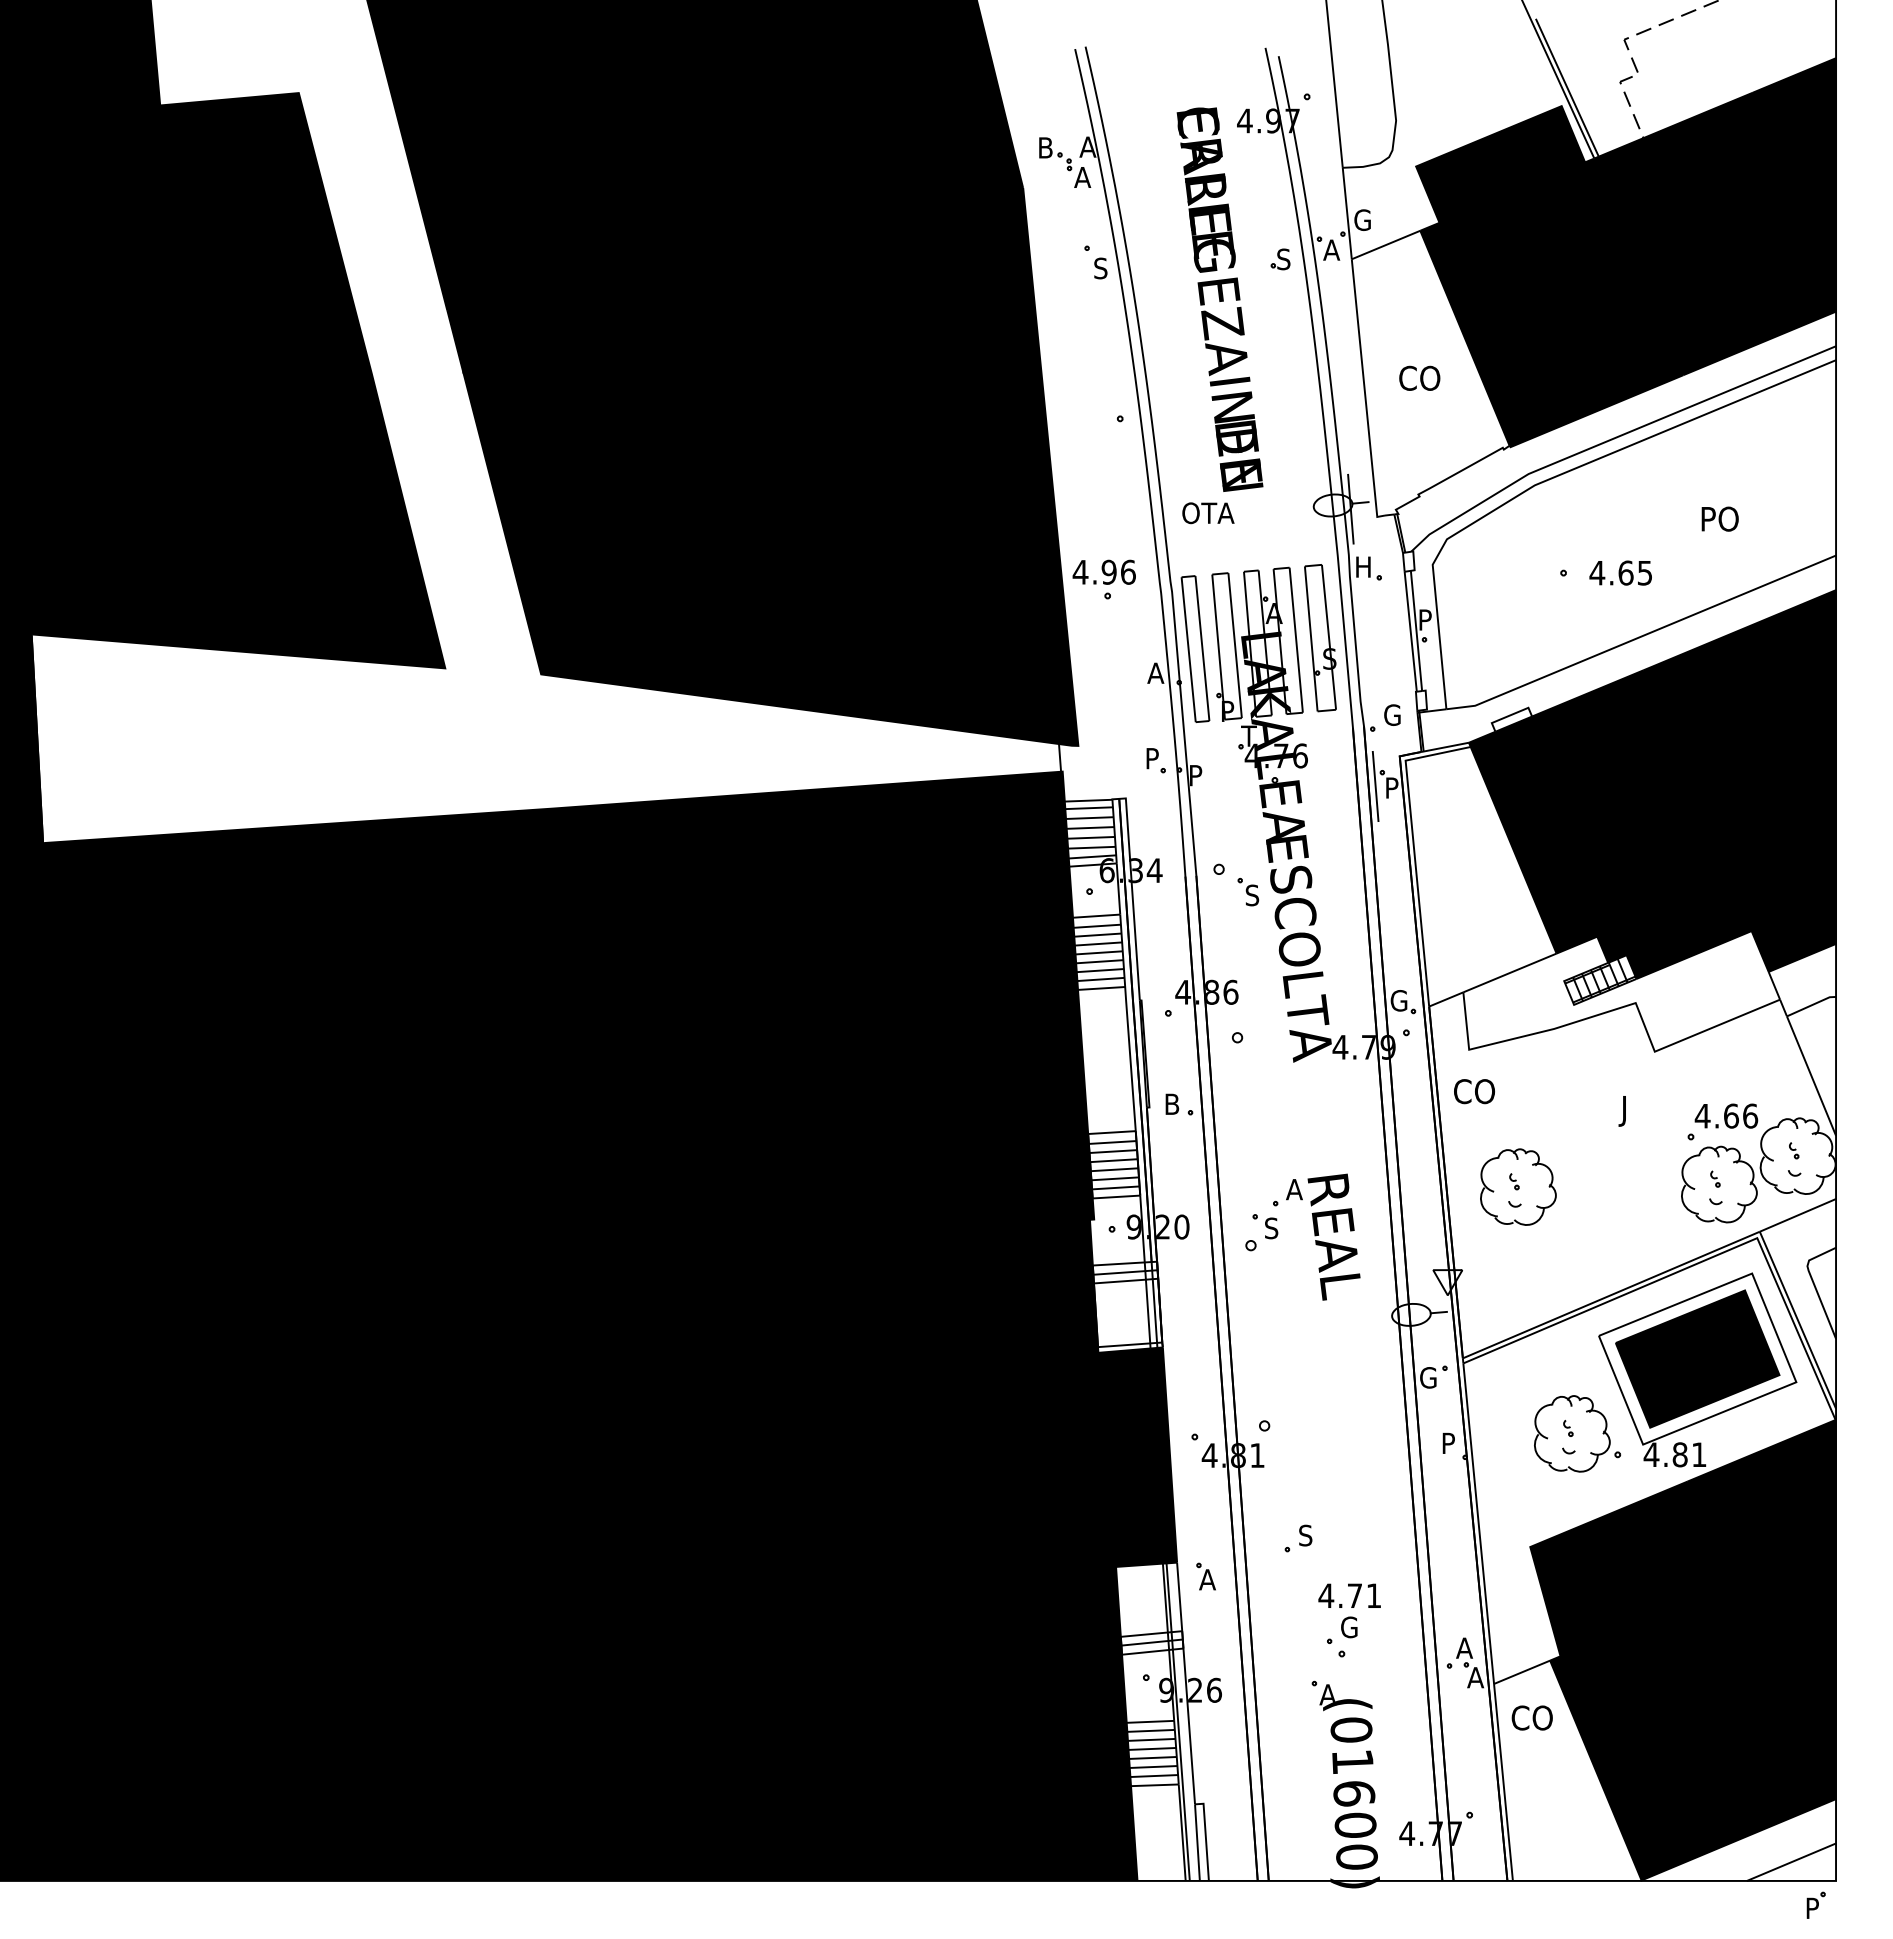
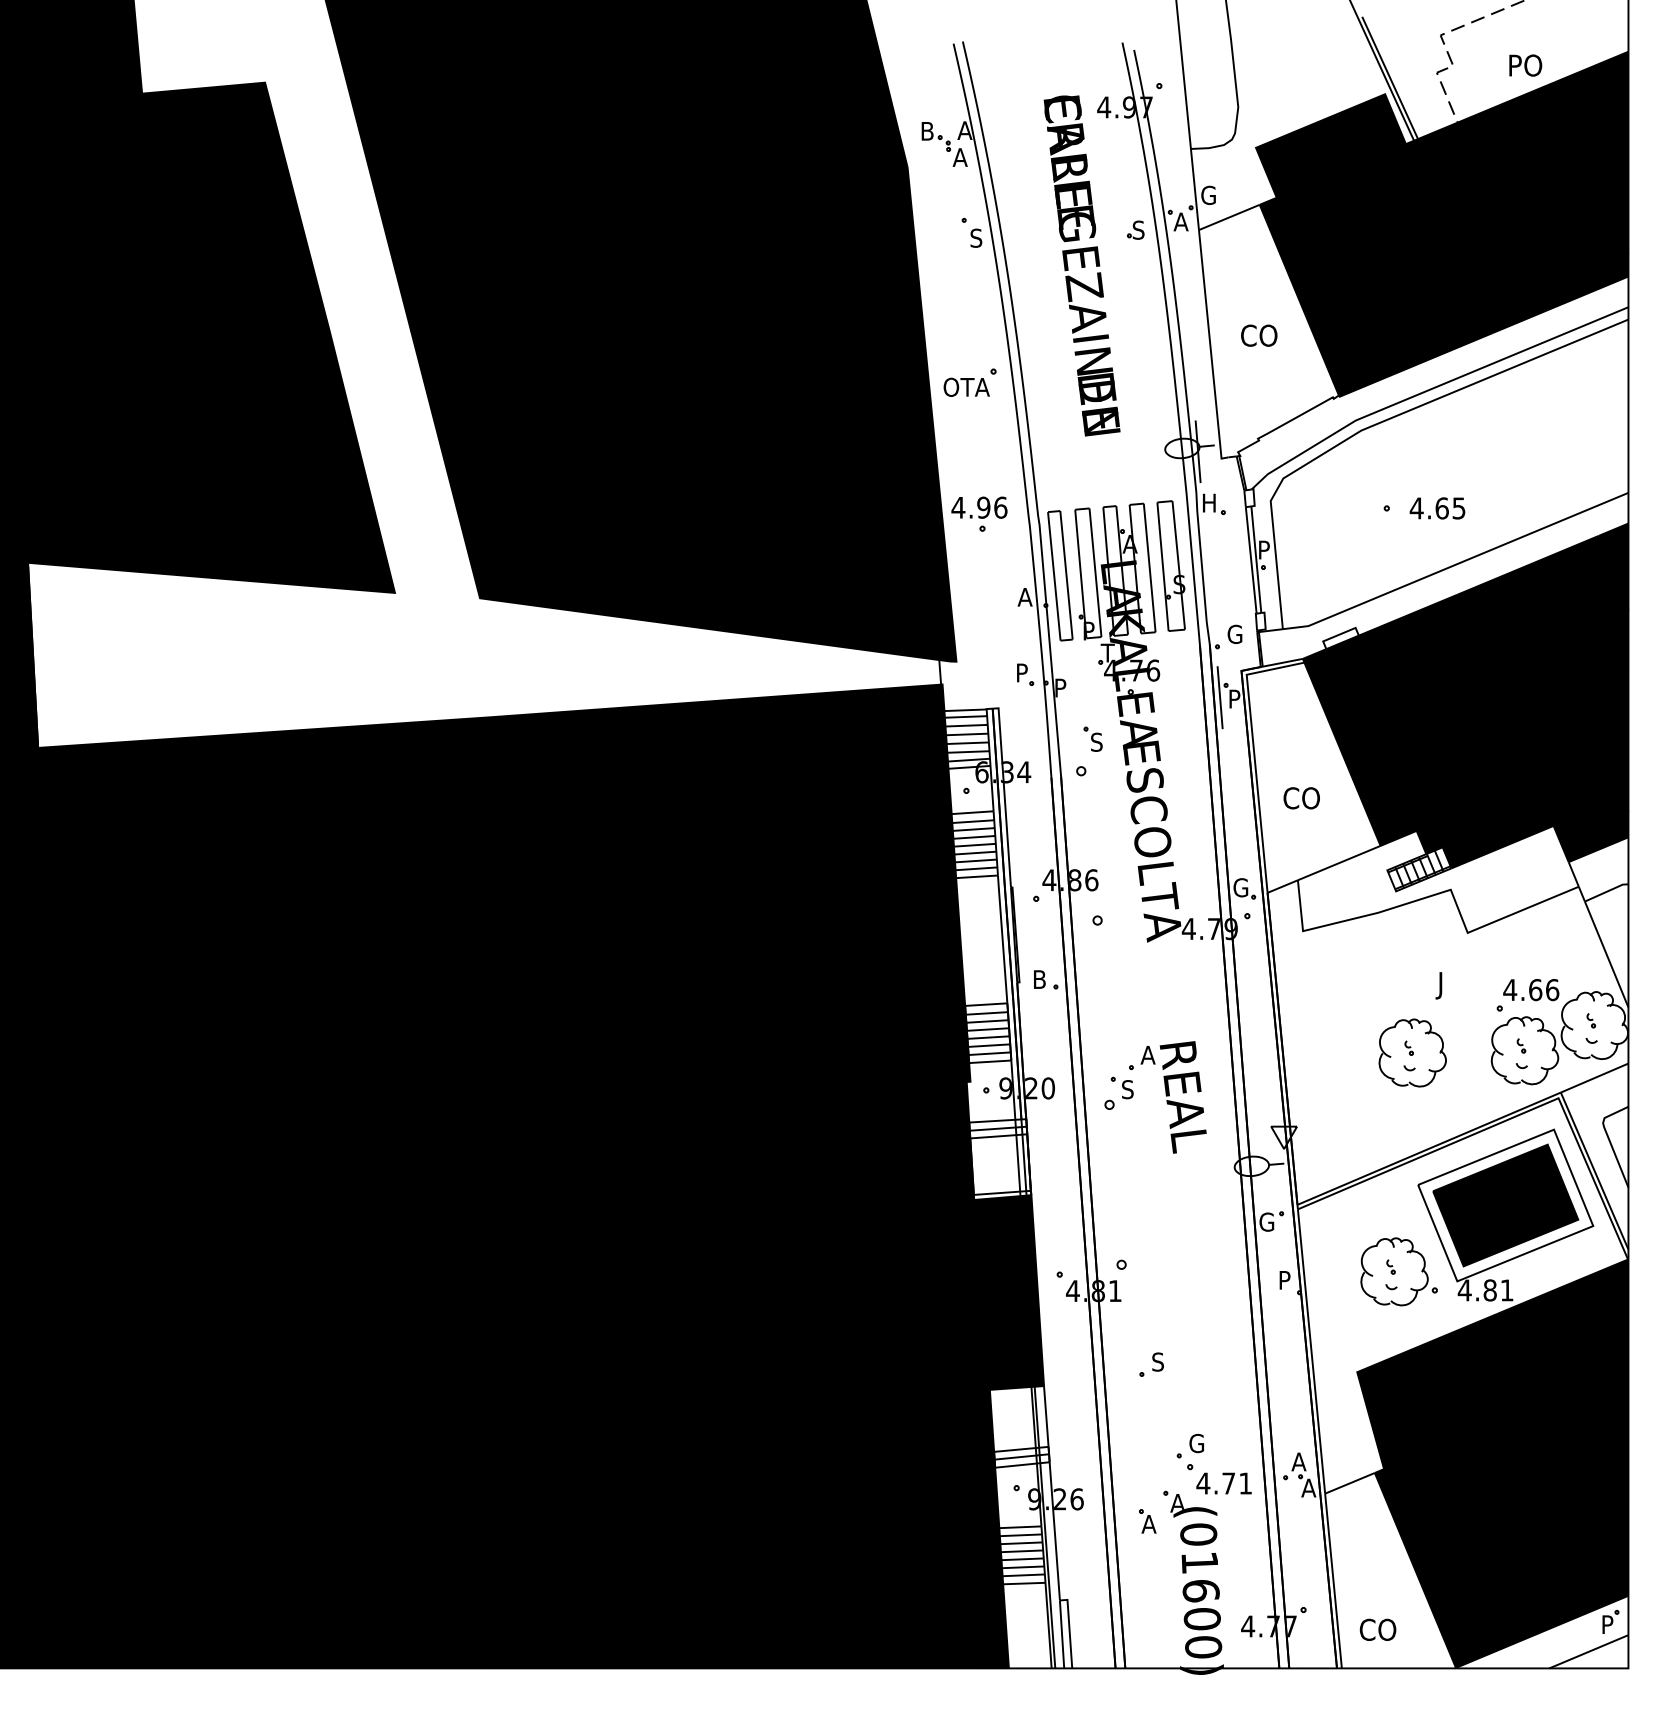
text: (1208, 512) -> (966, 386), moved
text: (1719, 519) -> (1525, 65), moved
part: (1247, 891) -> (1092, 738), moved
text: (1474, 1091) -> (1301, 798), moved
part: (1518, 1186) -> (1412, 1052), moved
part: (1205, 1576) -> (1147, 1521), moved
text: (1349, 1595) -> (1223, 1483), moved
text: (1531, 1717) -> (1377, 1629), moved
part: (1815, 1904) -> (1610, 1621), moved

